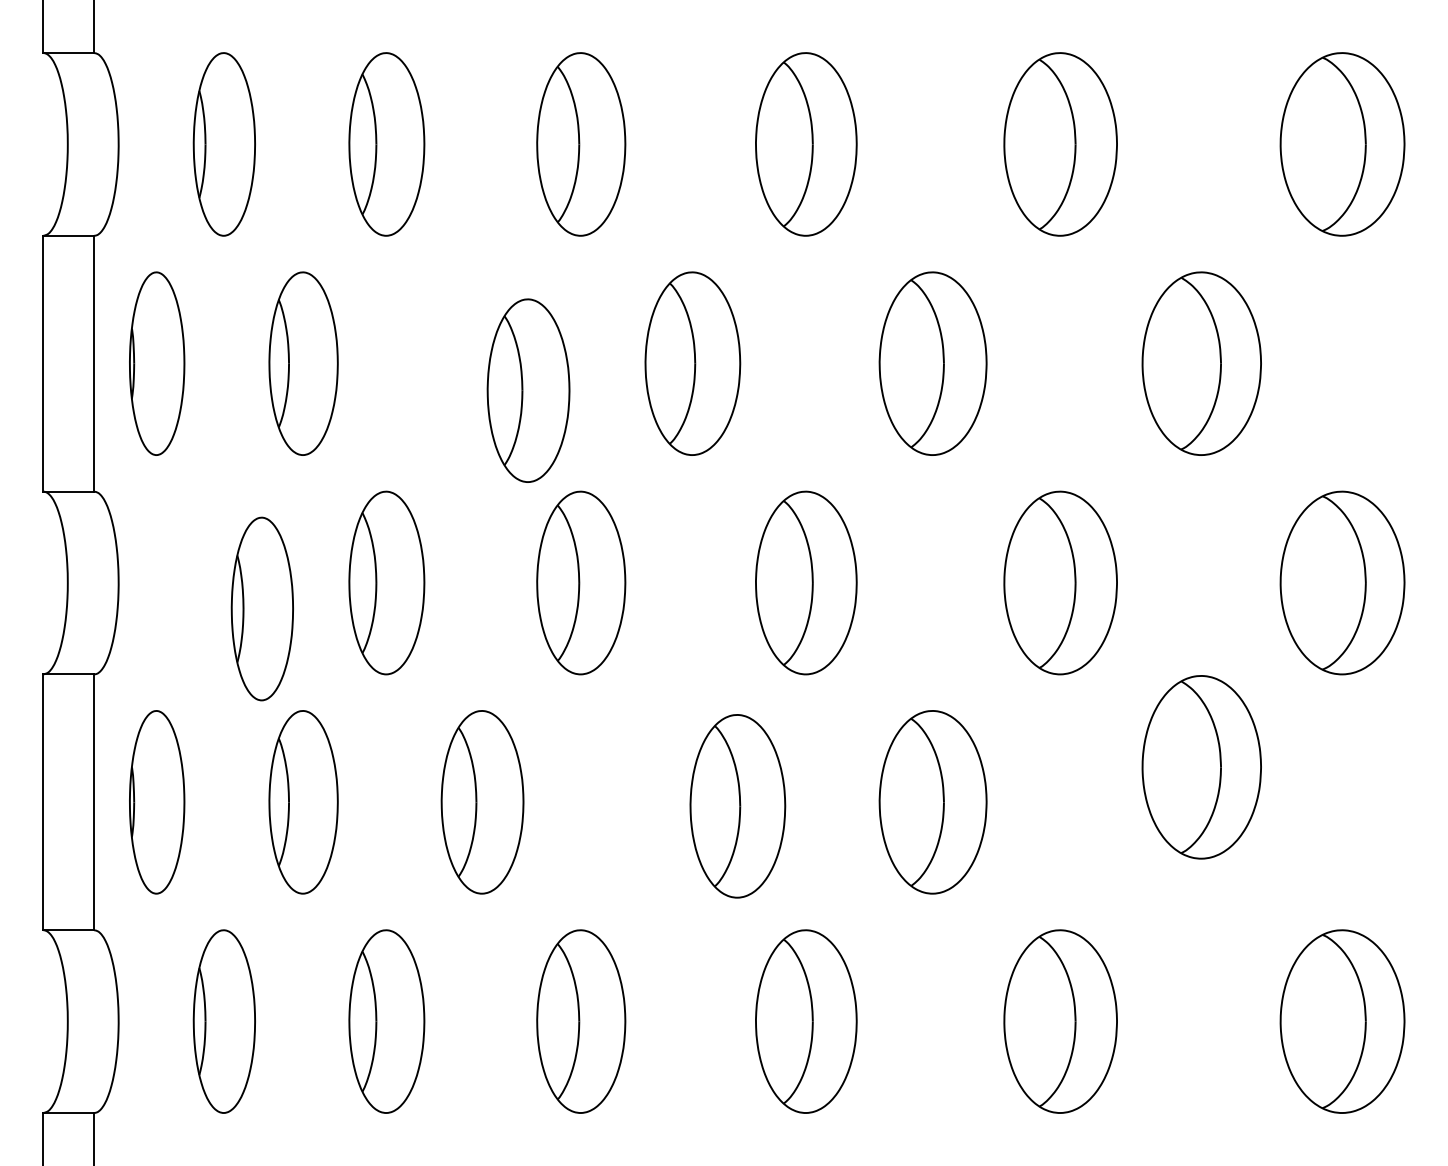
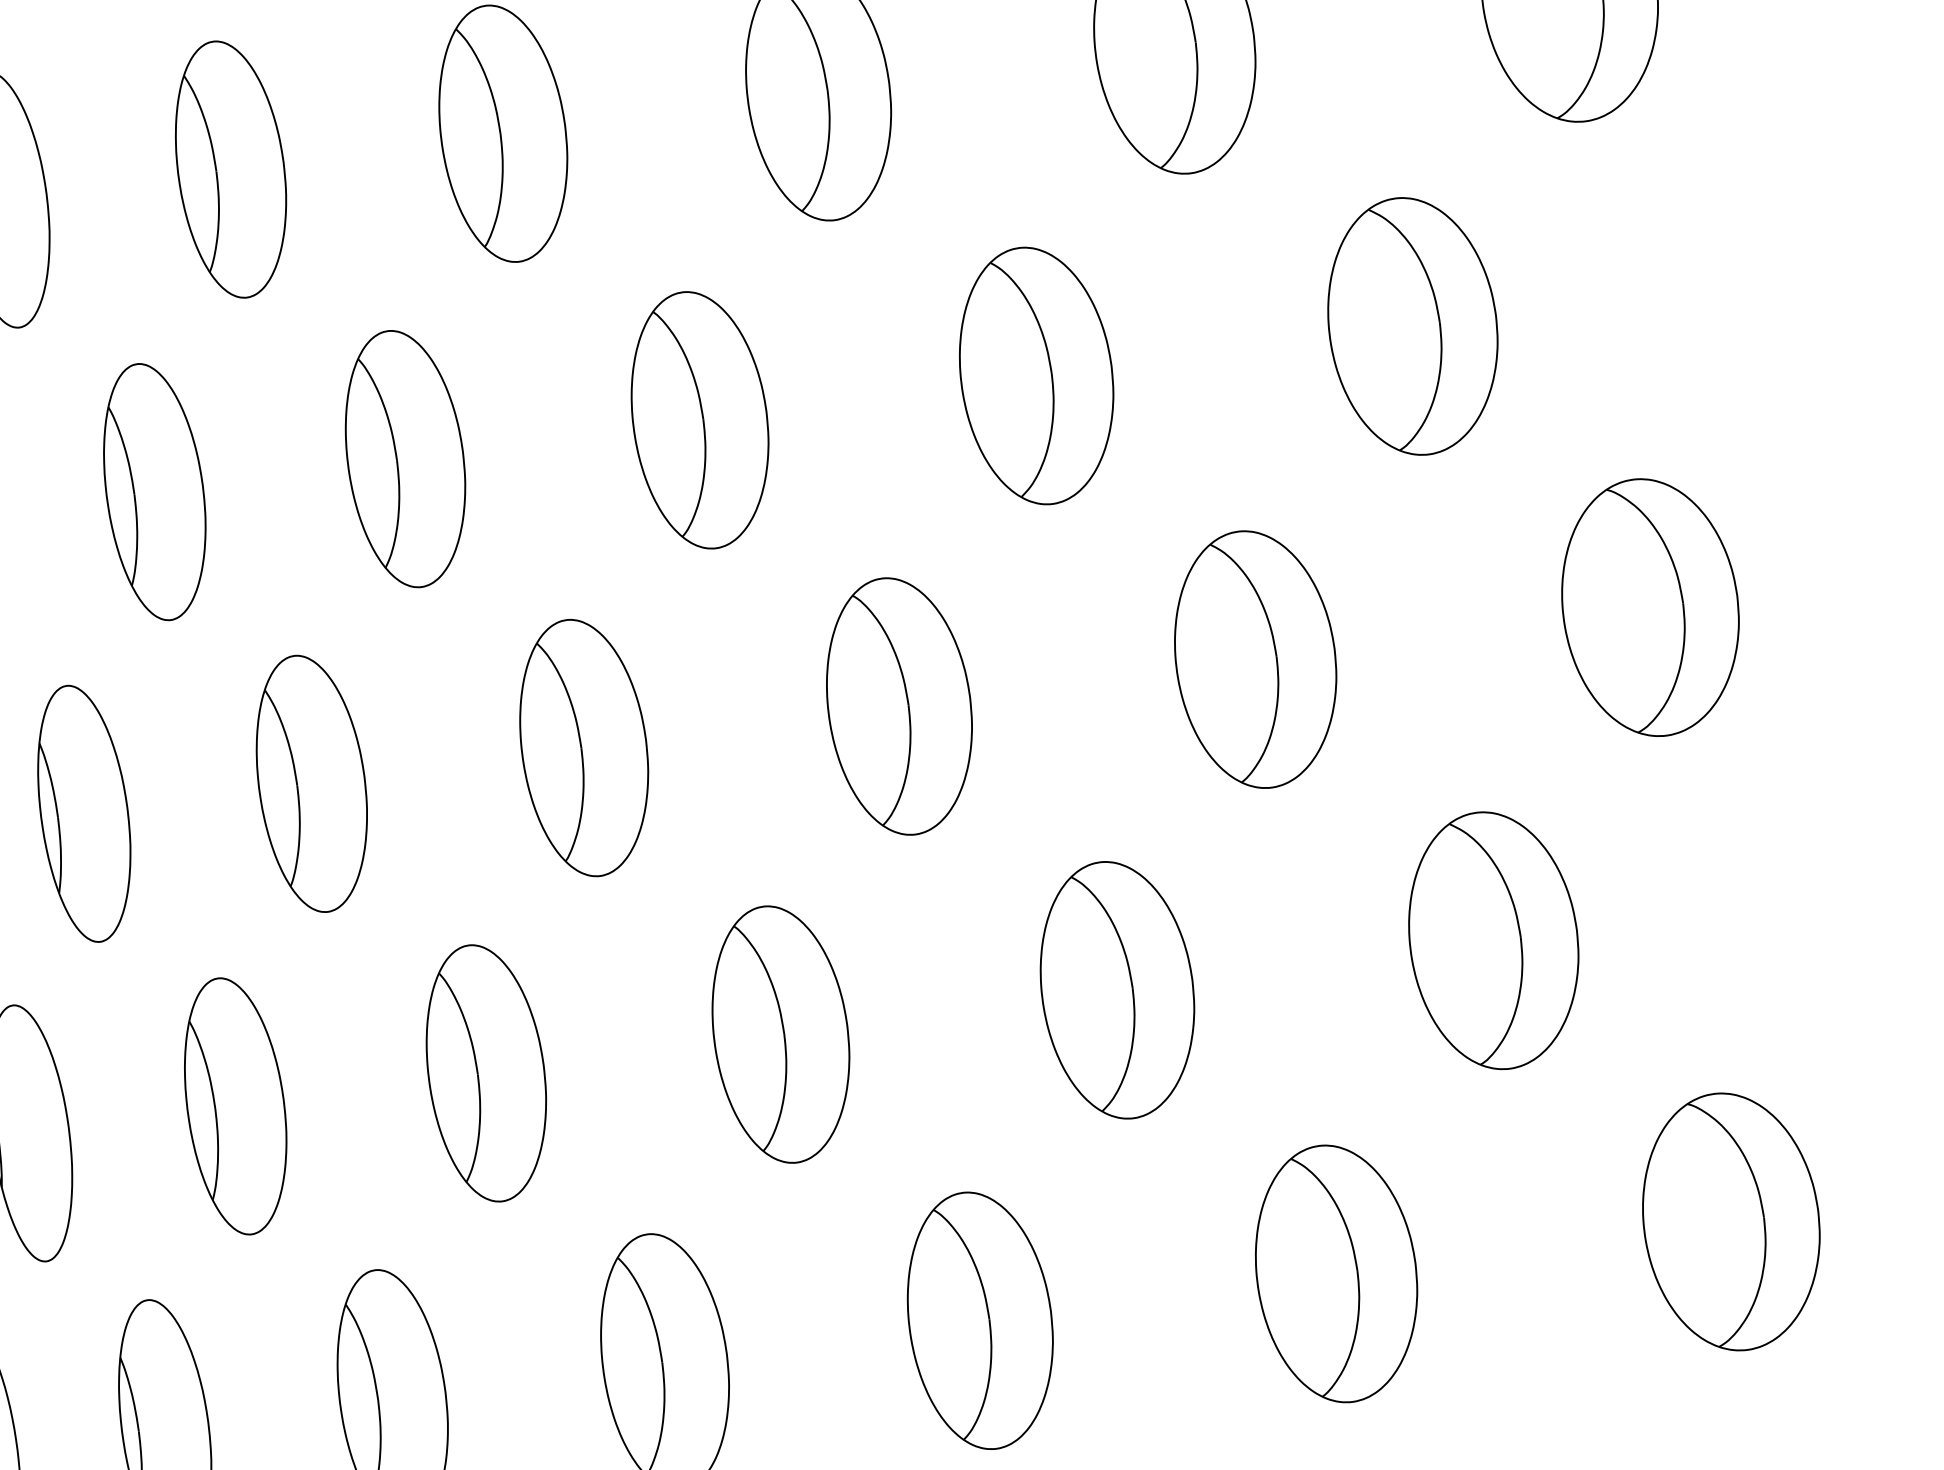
part: (528, 390) -> (405, 458), moved
part: (261, 608) -> (83, 813), moved
part: (1201, 767) -> (1493, 940), moved
part: (737, 806) -> (780, 1034), moved

